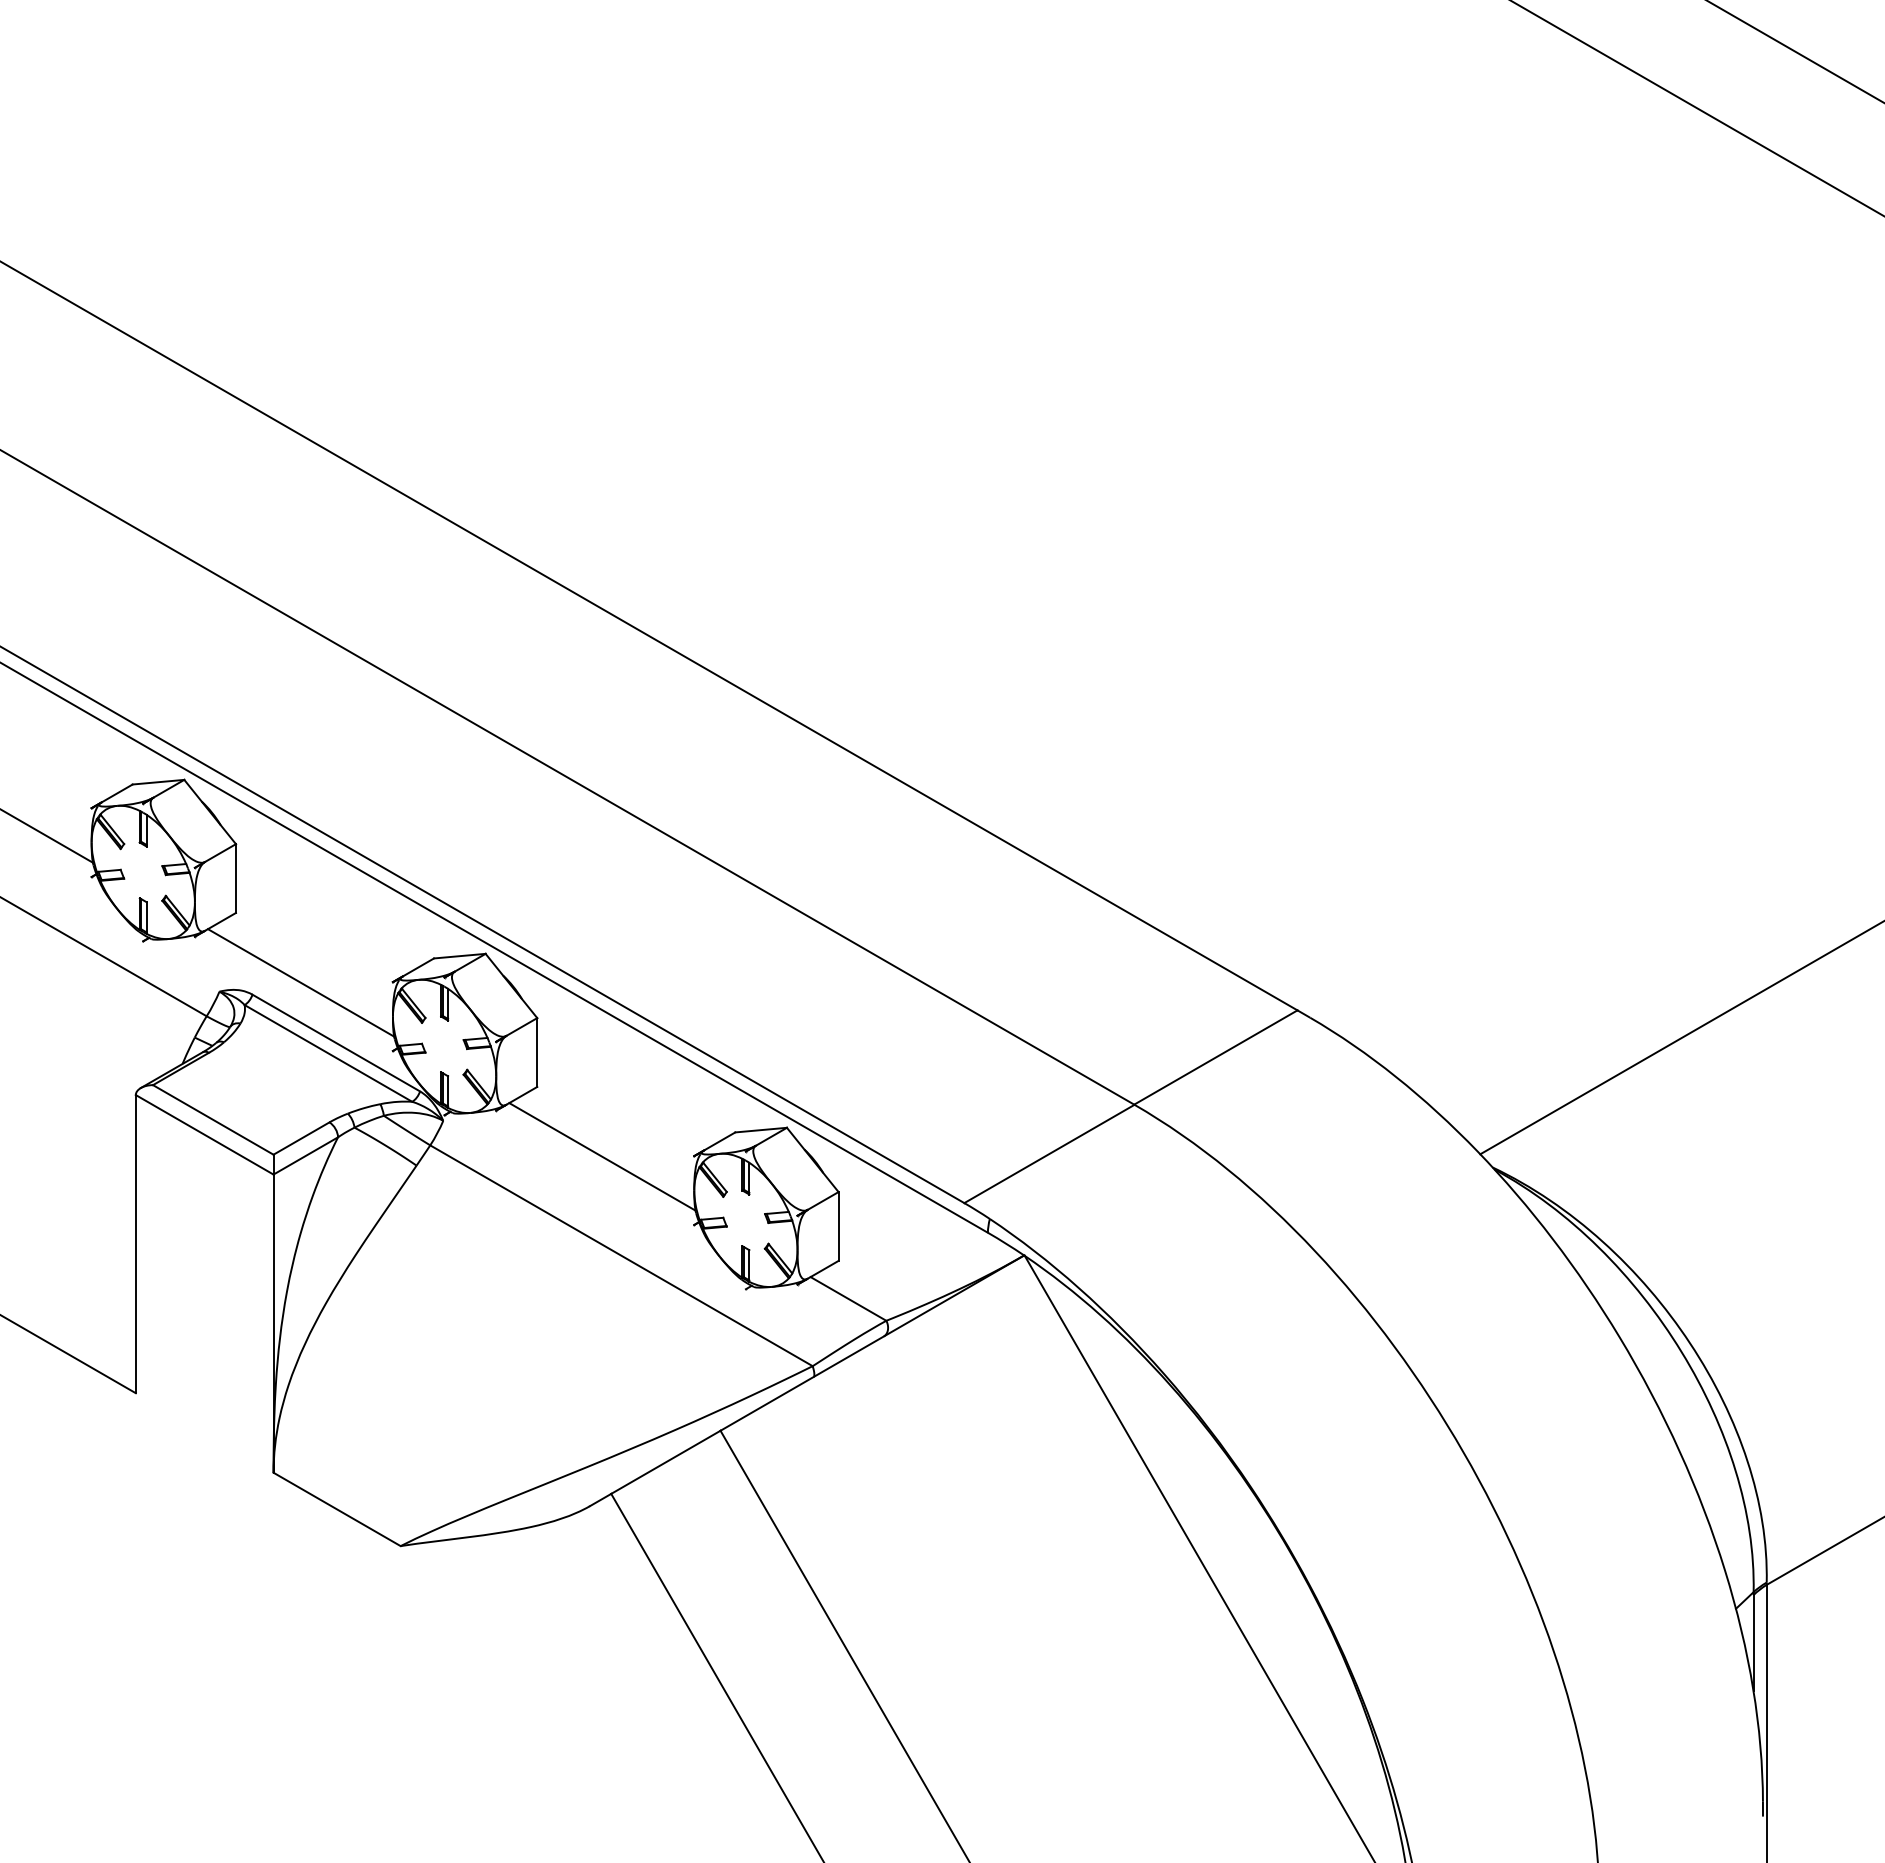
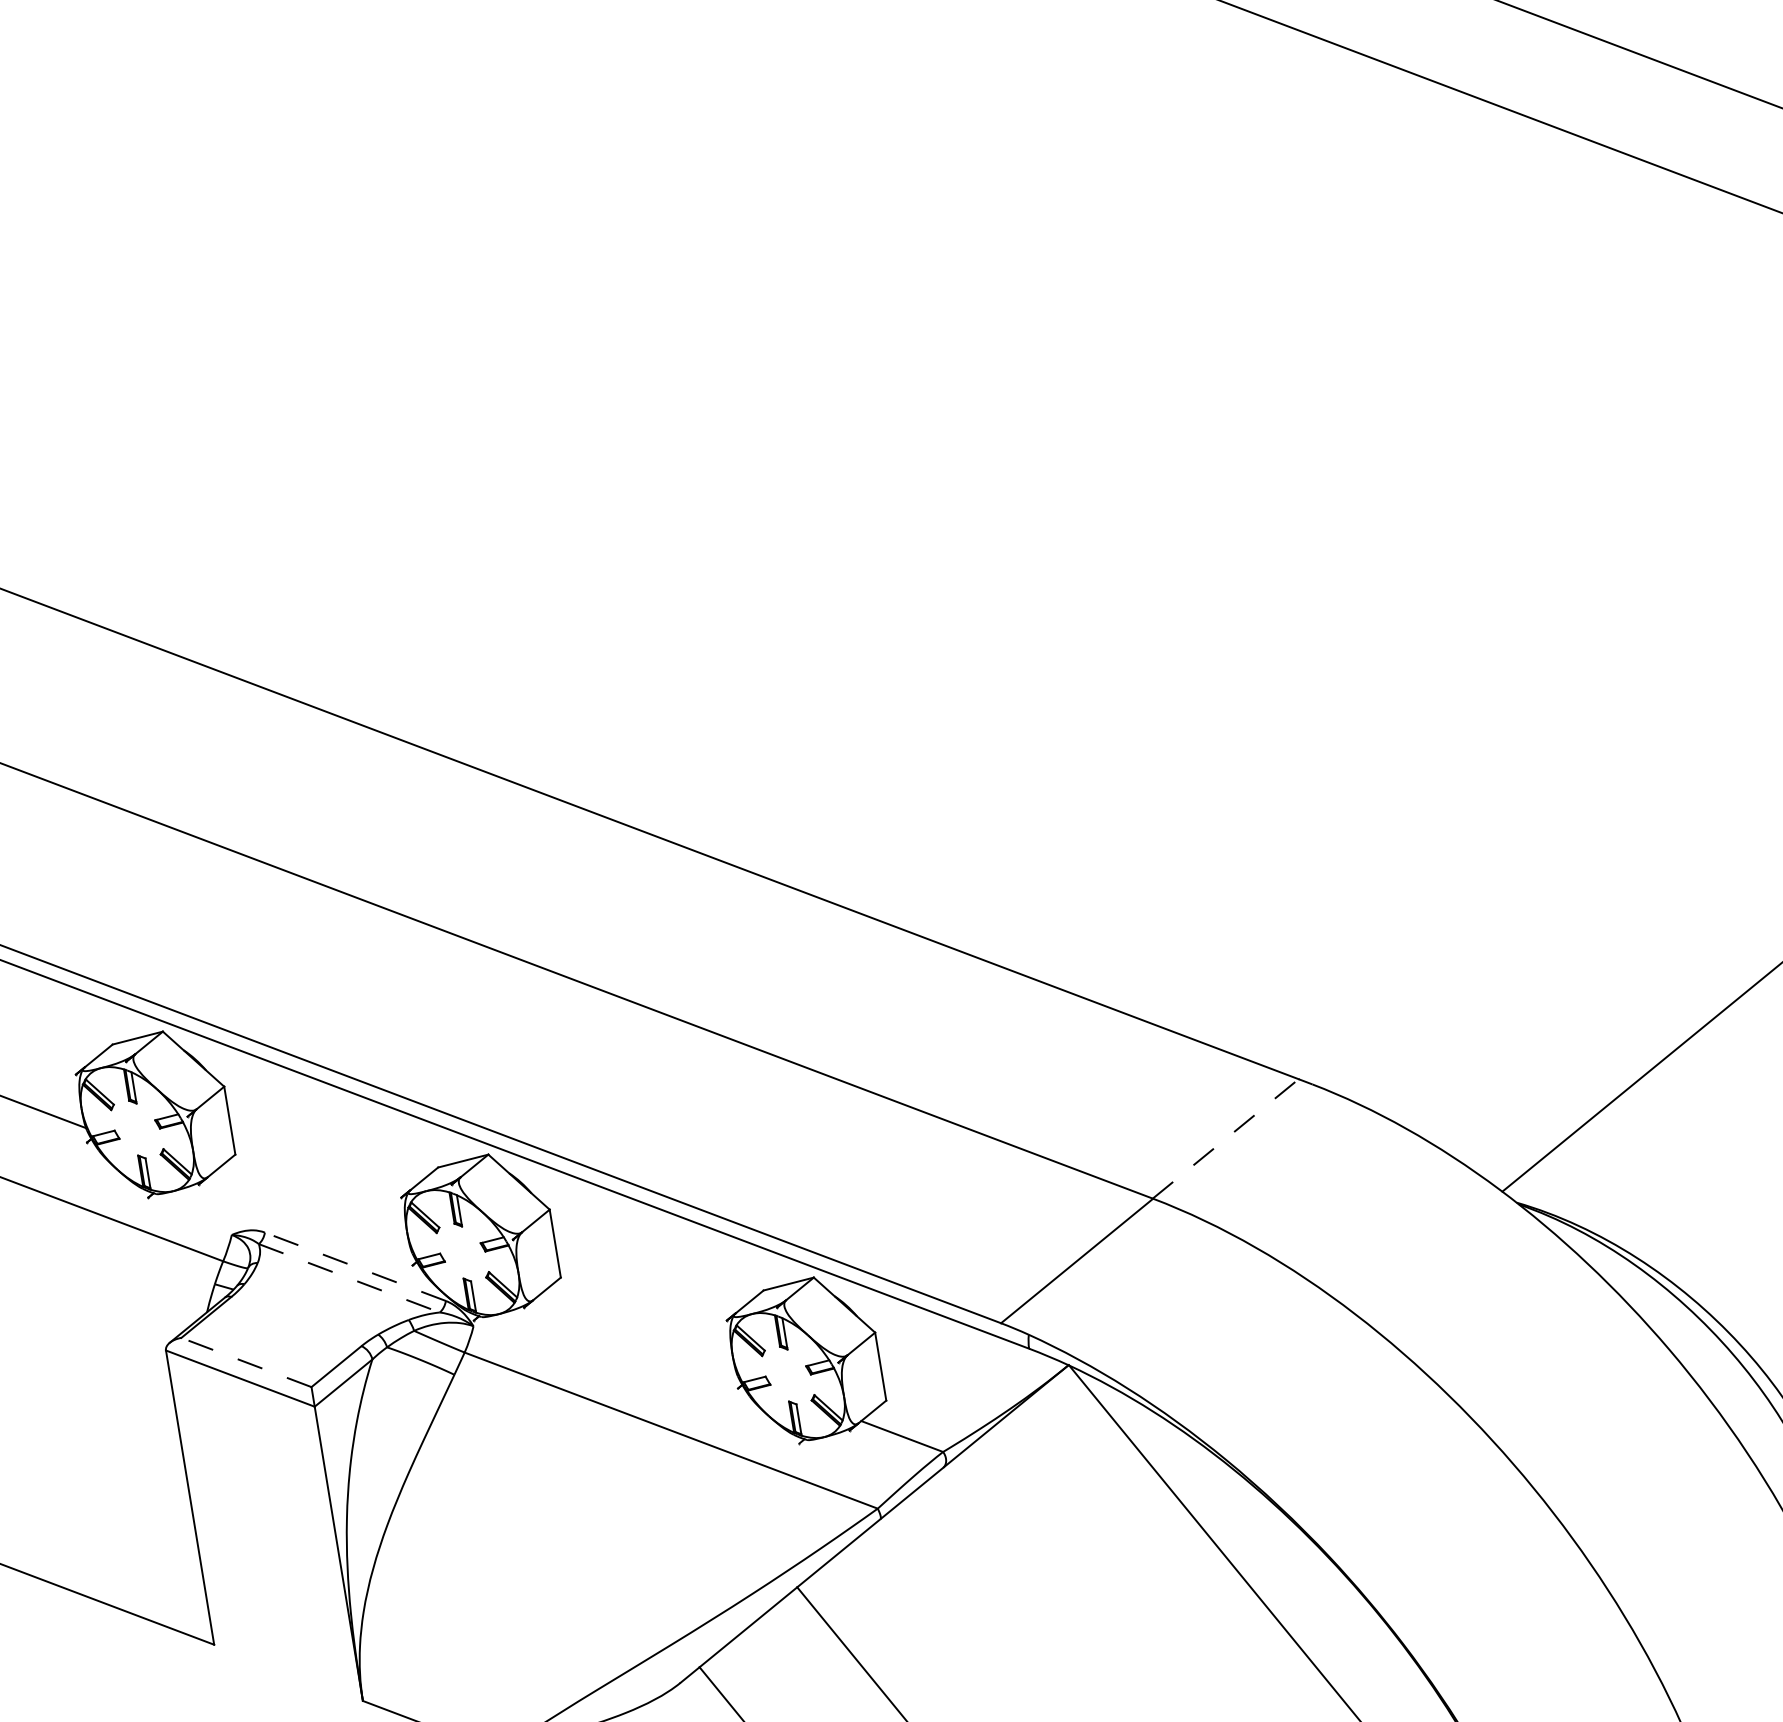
line: (300, 982) -> (310, 1212), removed
line: (336, 1043) -> (355, 1267), solid -> dashed
line: (328, 1053) -> (349, 1278), solid -> dashed
line: (1216, 1057) -> (1226, 1138), solid -> dashed
line: (213, 1119) -> (246, 1362), solid -> dashed
line: (602, 1156) -> (636, 1335), removed

